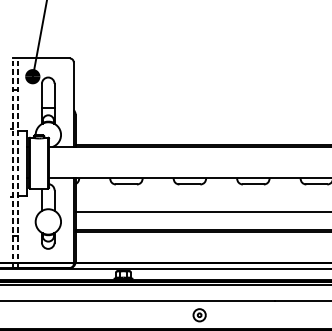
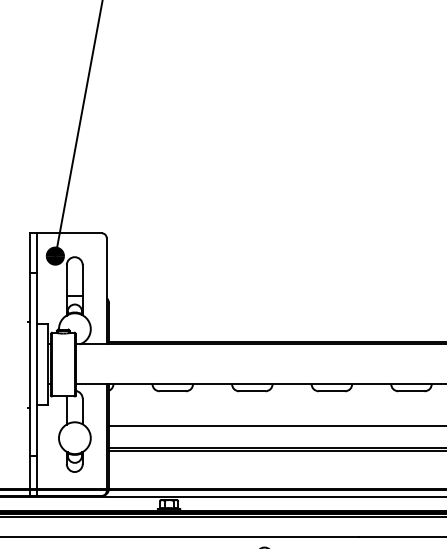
line: (12, 163) -> (30, 364), dashed -> solid
line: (17, 163) -> (36, 364), dashed -> solid

